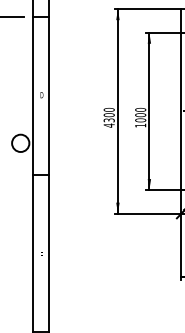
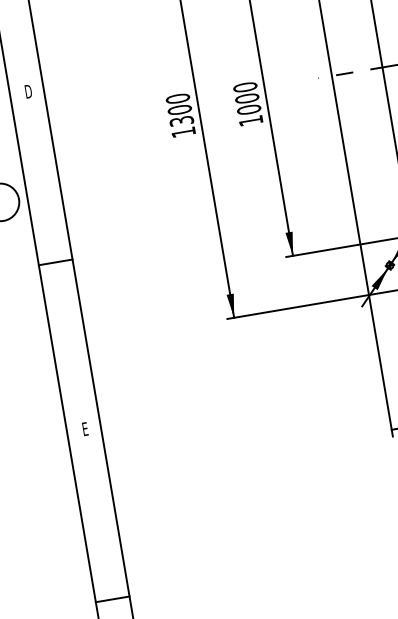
text: (108, 125) -> (182, 132), 4300 -> 1300

